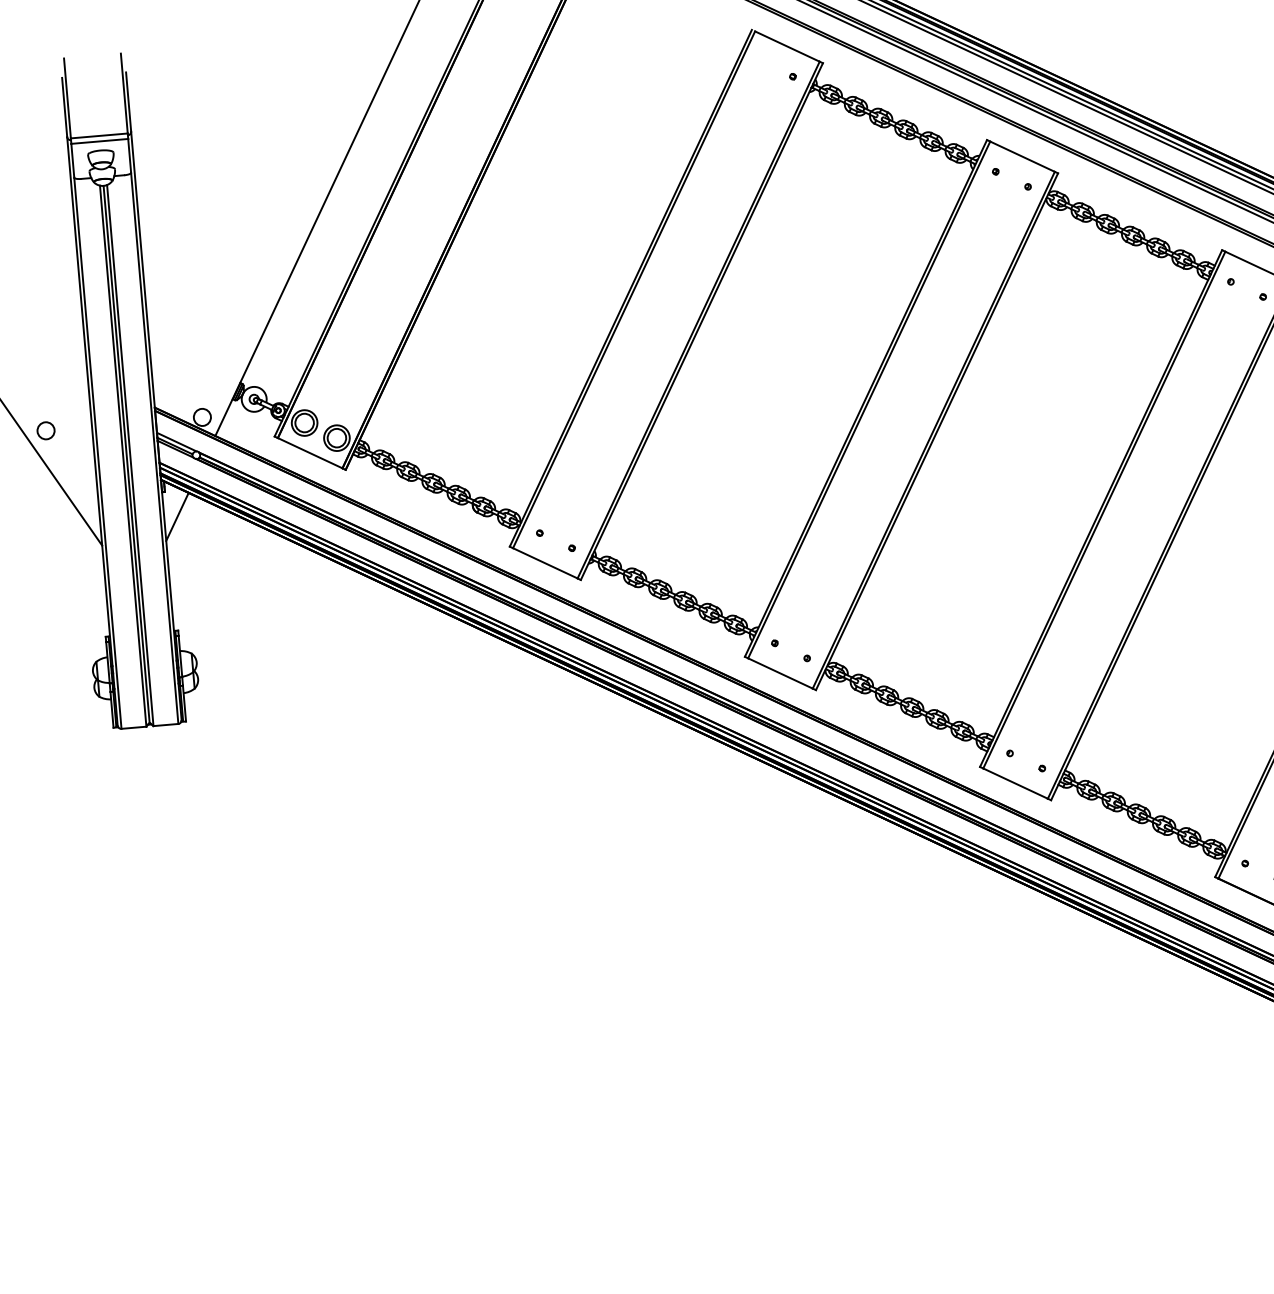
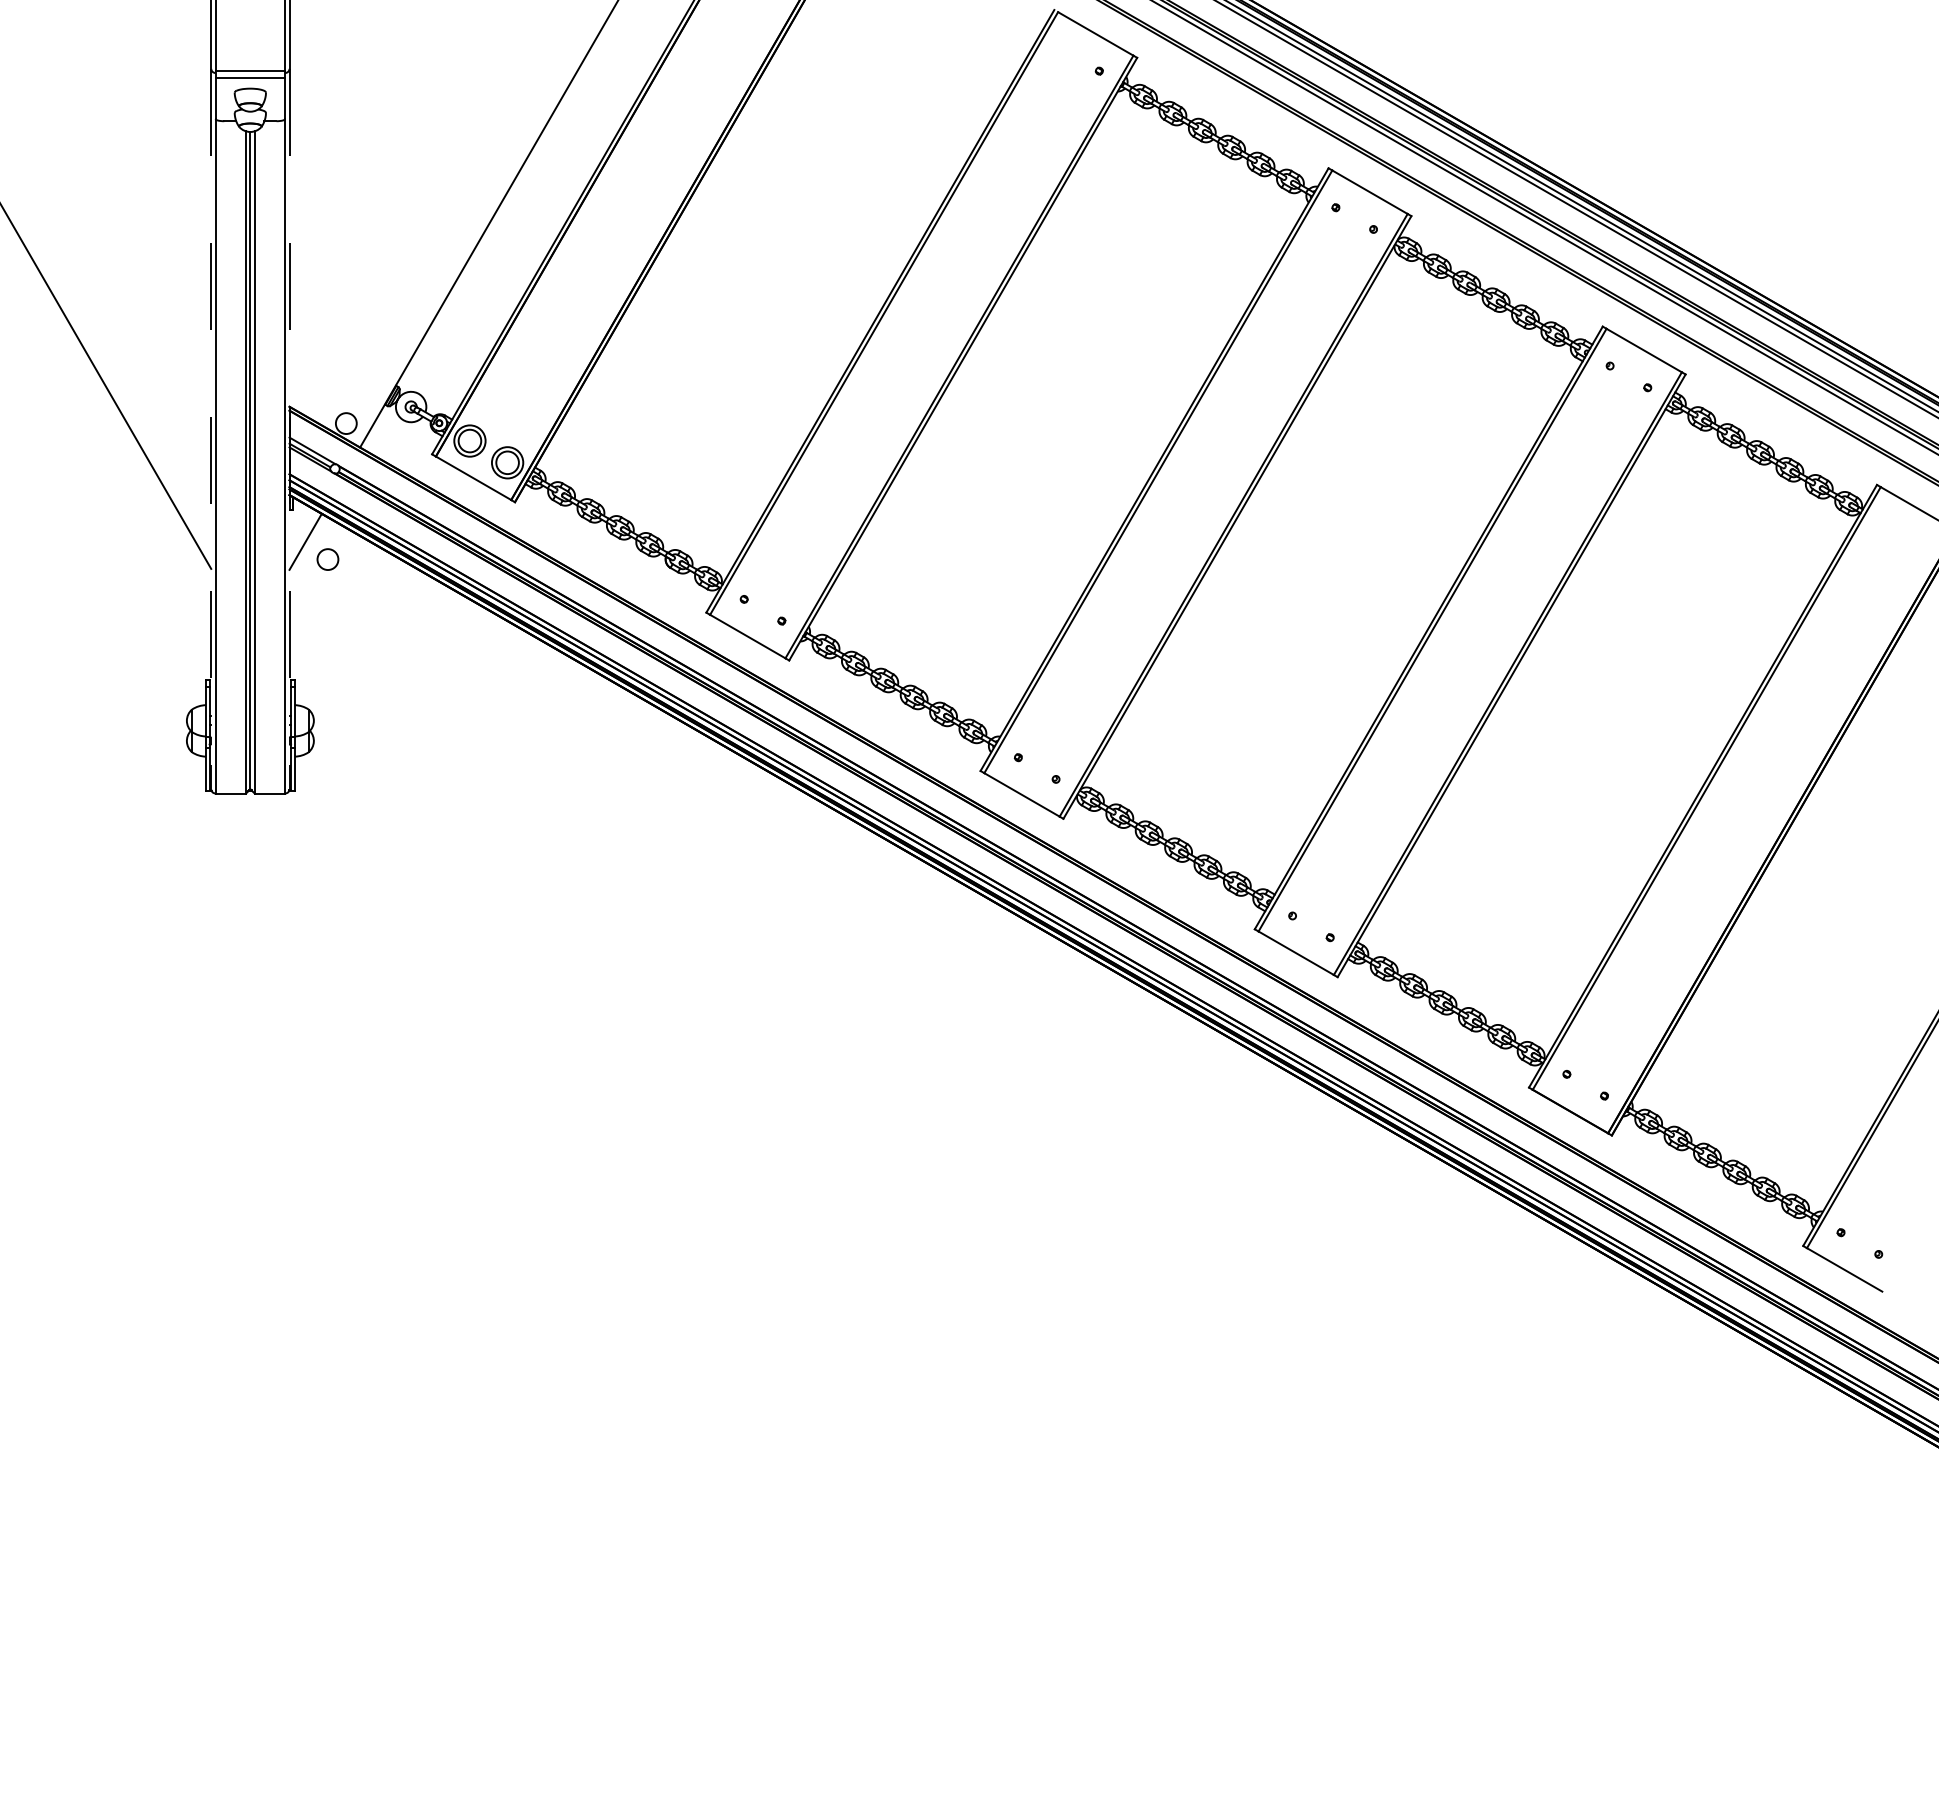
line: (156, 426) -> (289, 429), solid -> dashed
circle: (45, 430) -> (327, 559), moved
line: (92, 431) -> (211, 429), solid -> dashed

